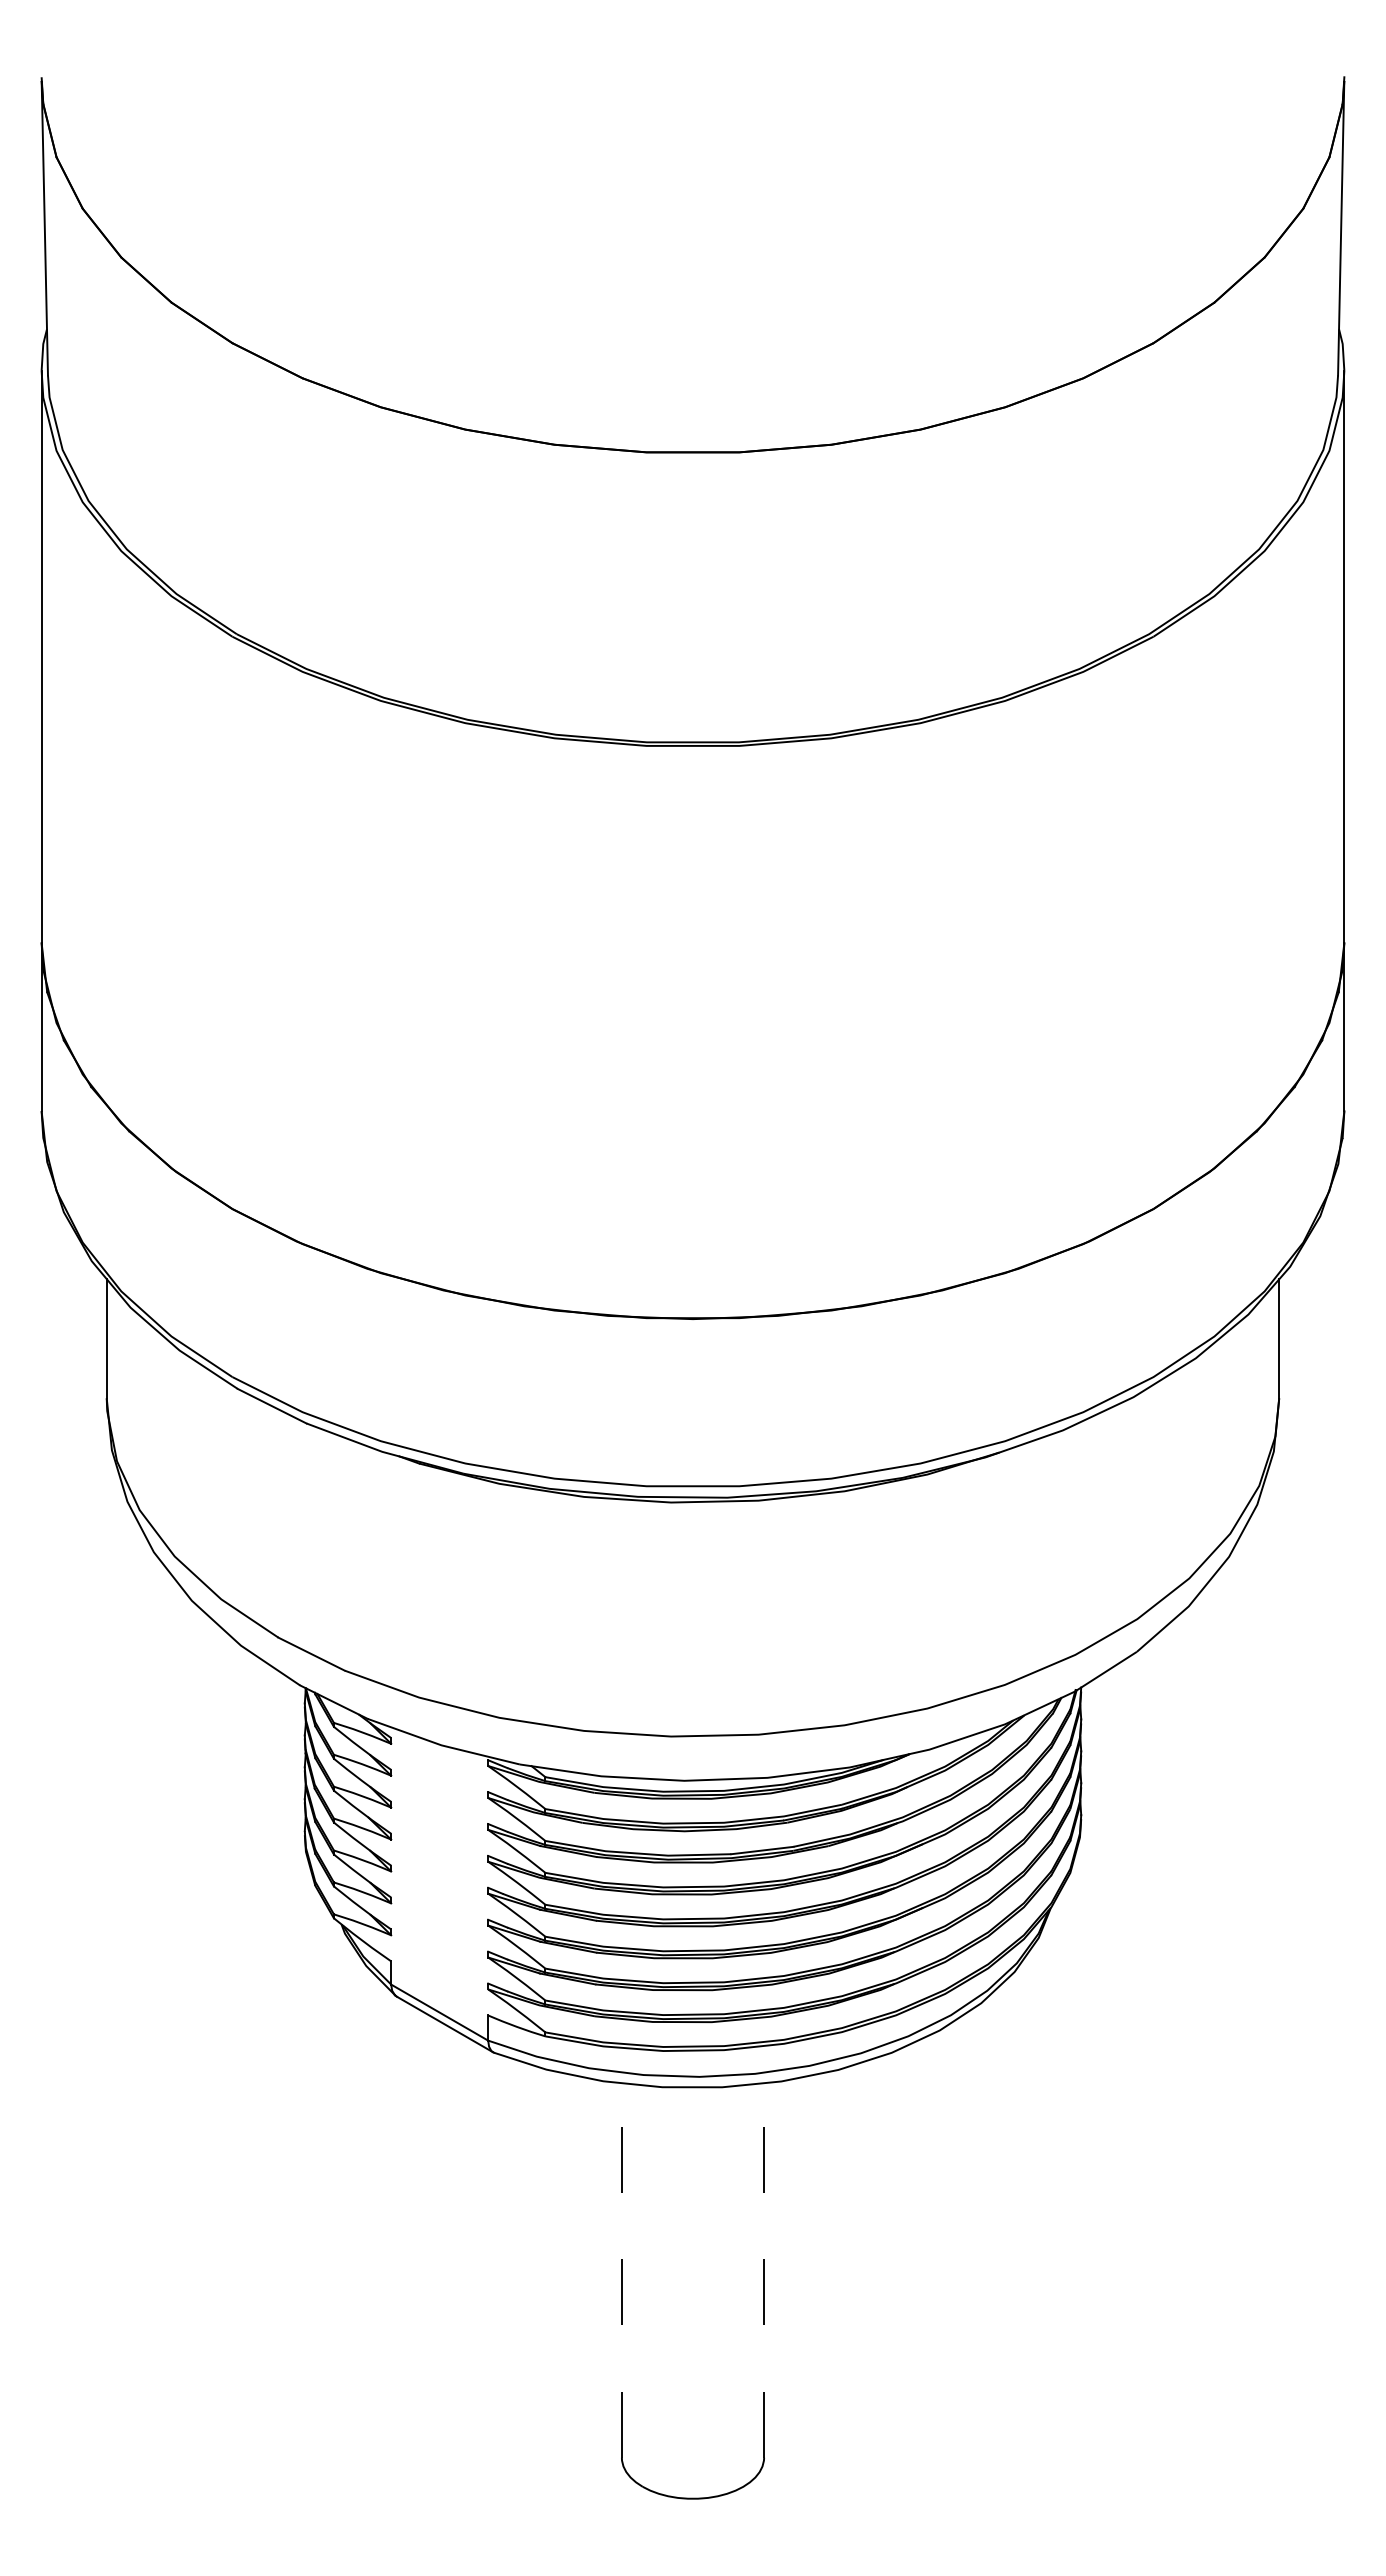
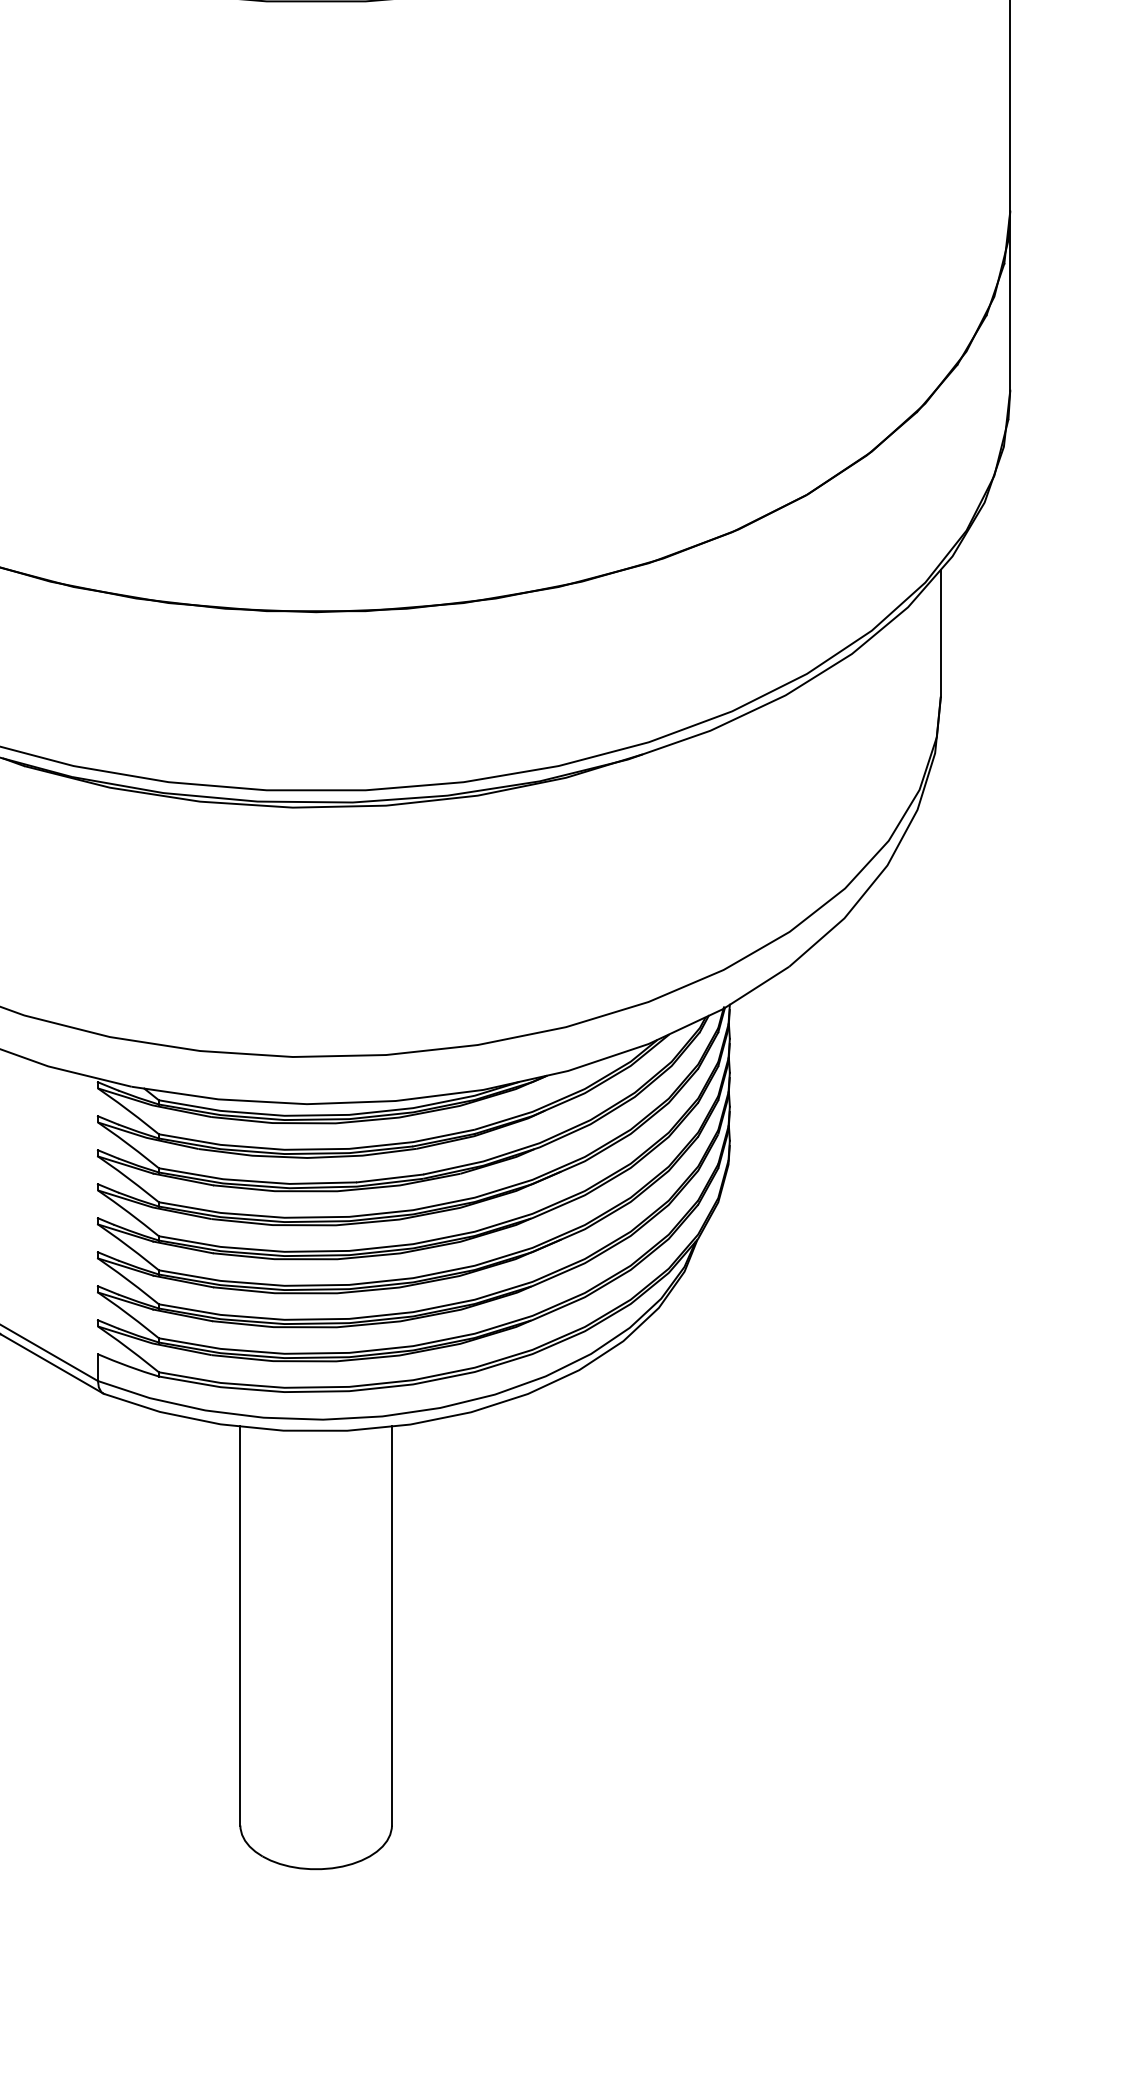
line: (621, 2269) -> (239, 1624), dashed -> solid
line: (764, 2269) -> (392, 1624), dashed -> solid

